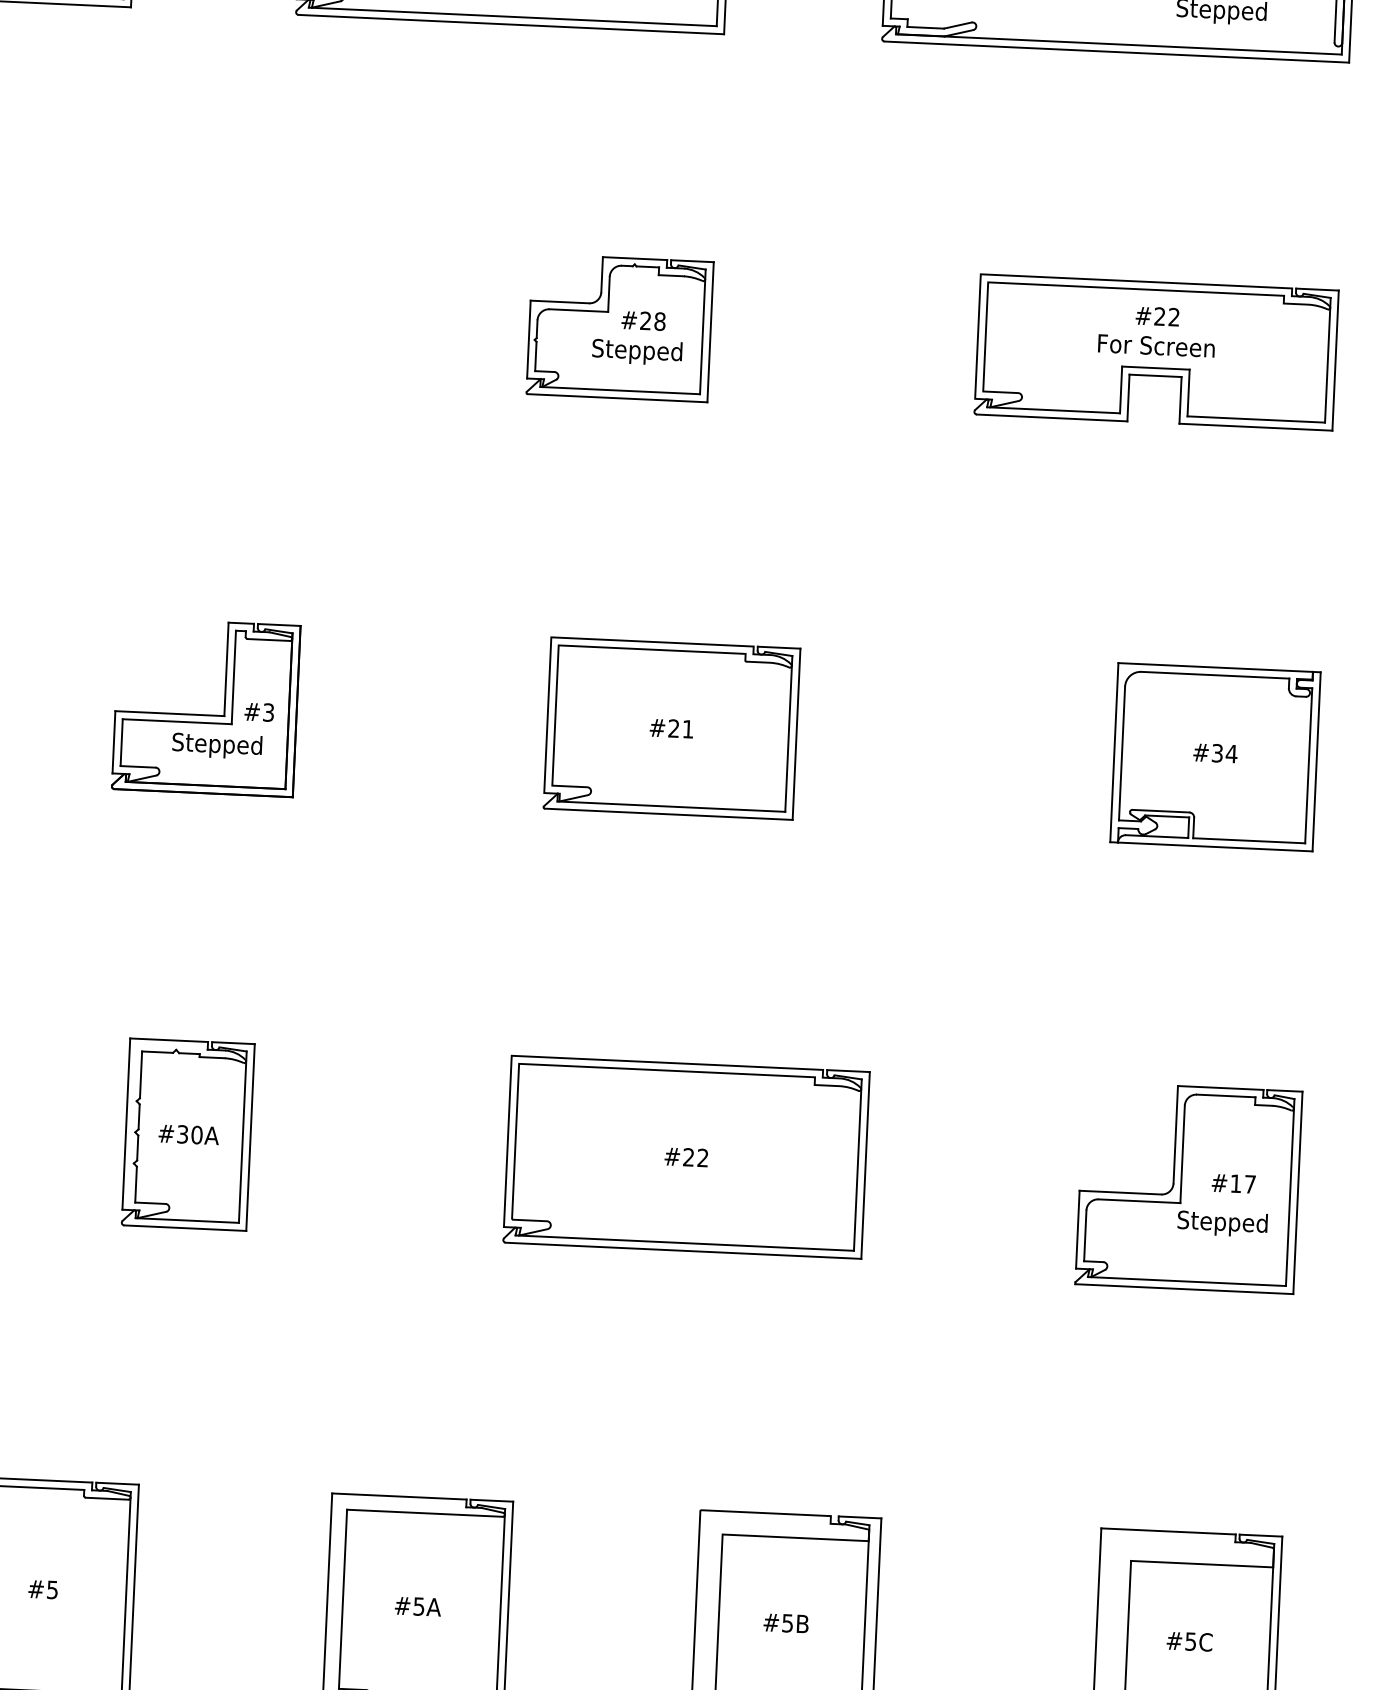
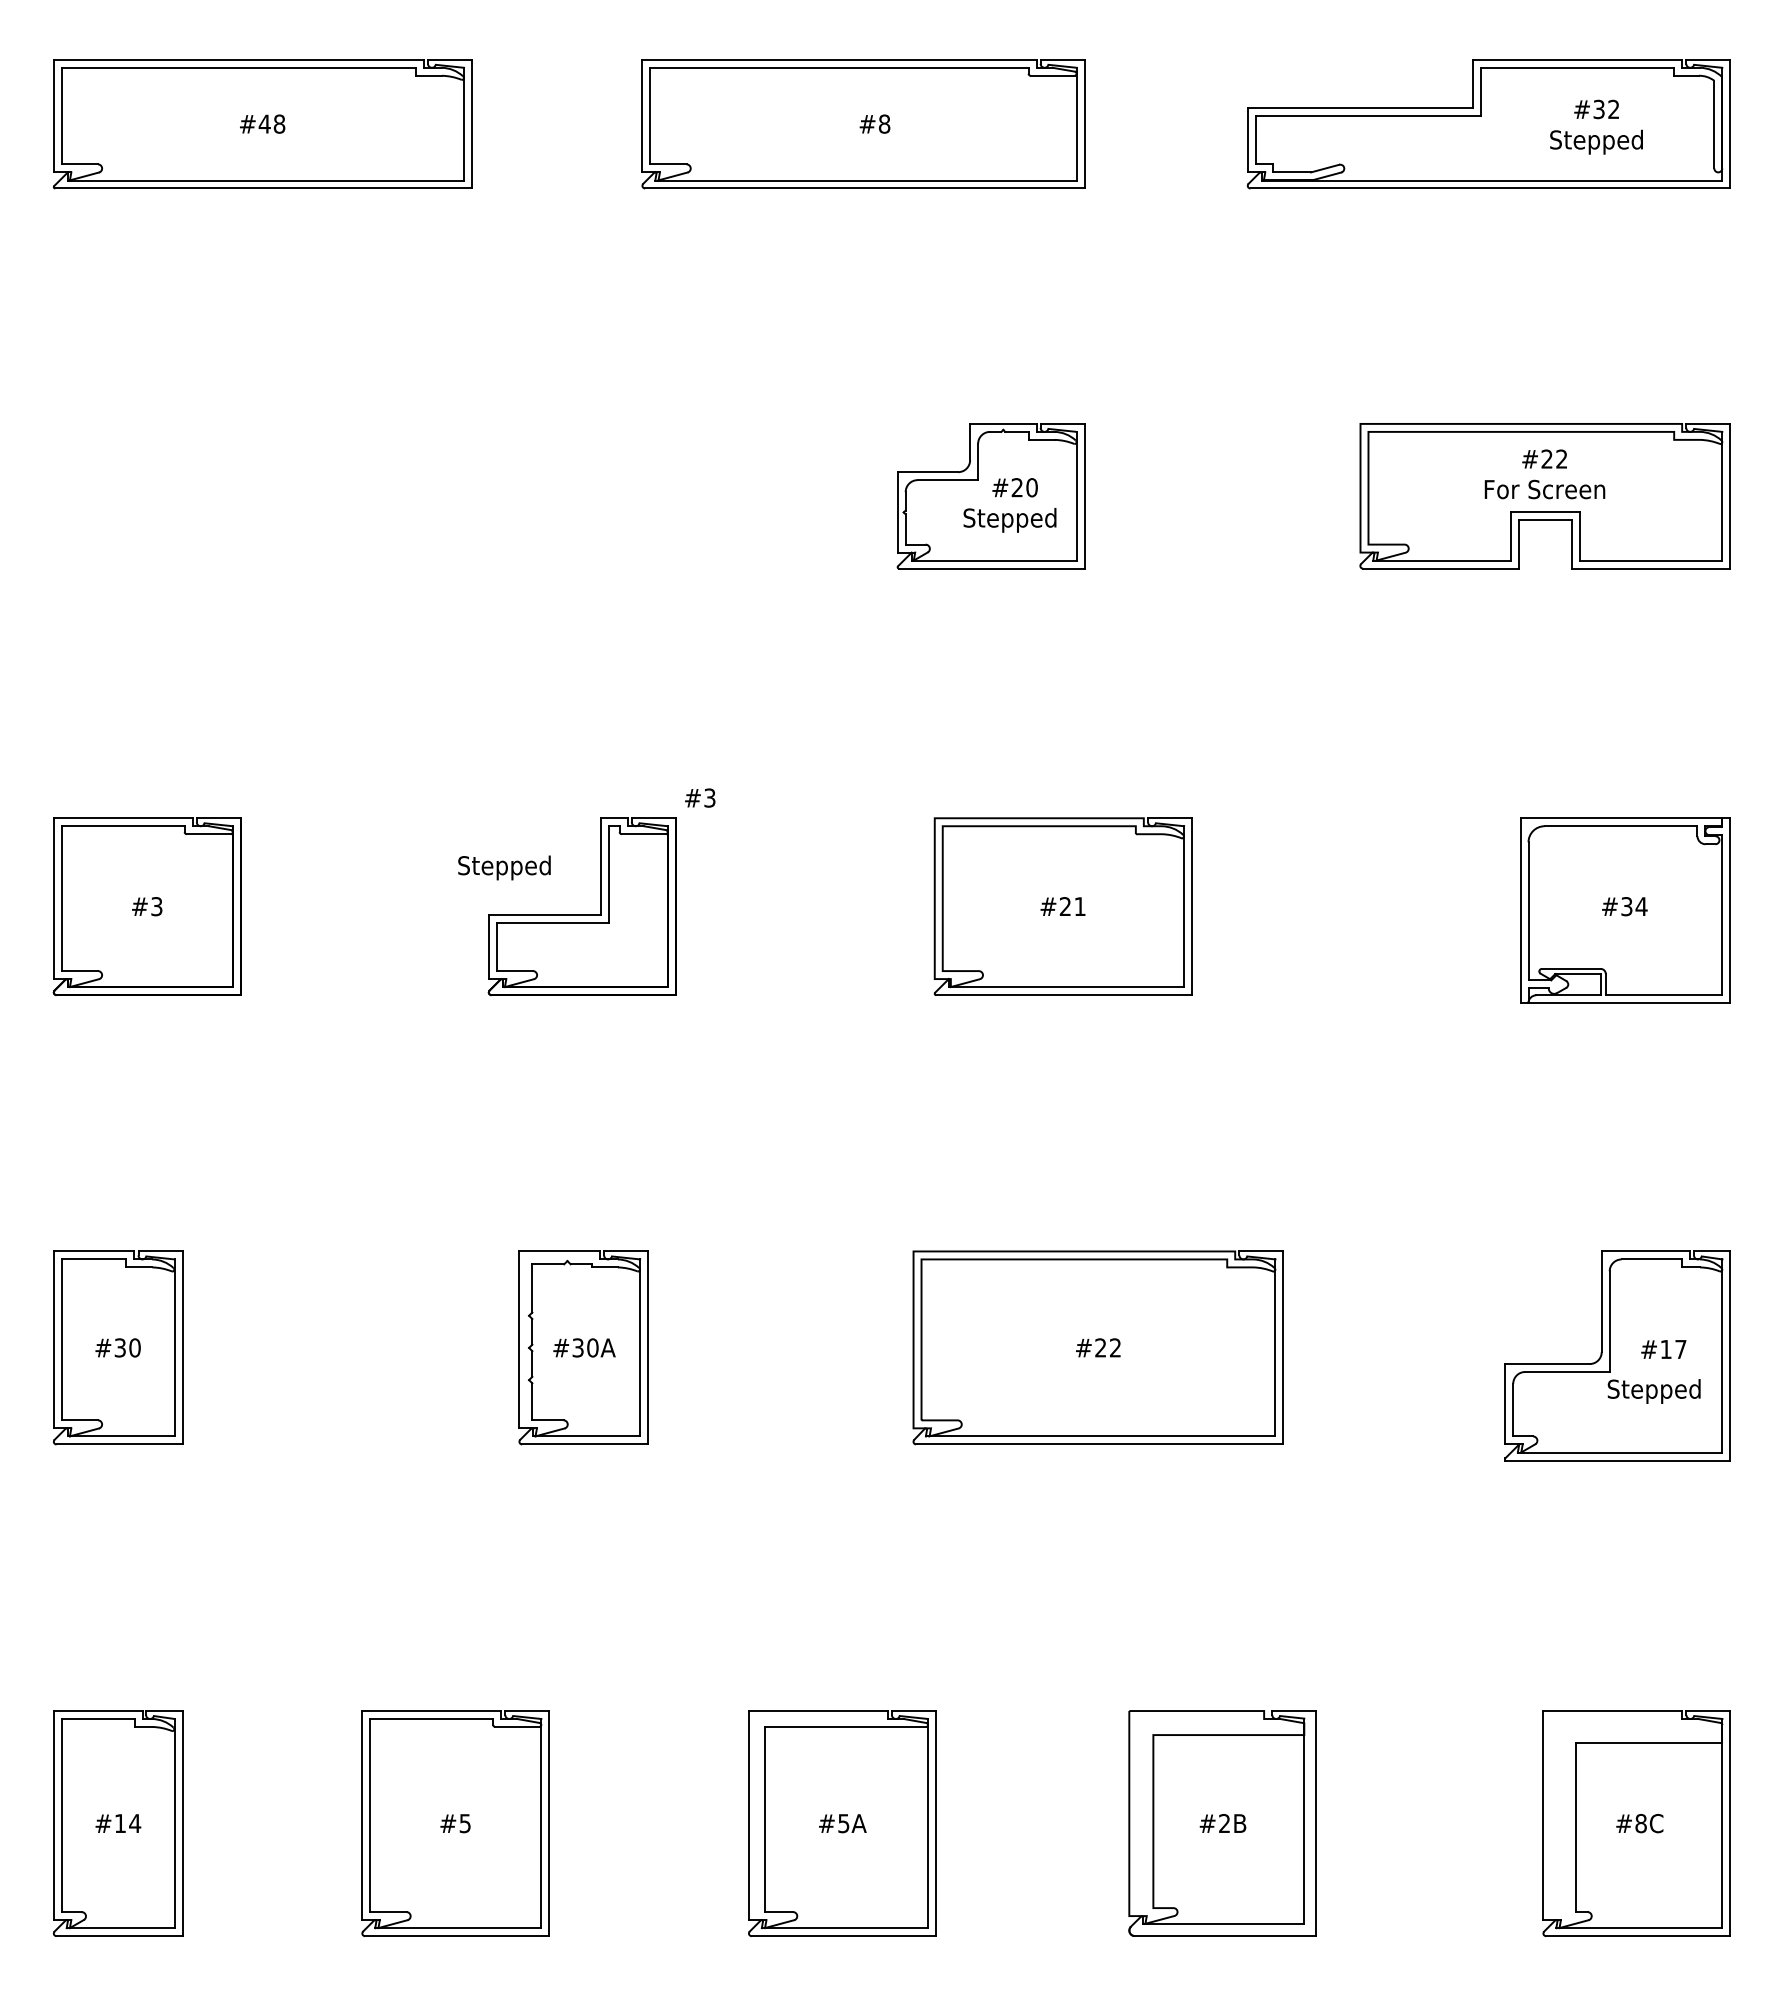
text: (659, 321) -> (1031, 487), #28 -> #20
text: (259, 711) -> (700, 797), moved
text: (217, 745) -> (504, 867), moved
text: (787, 1623) -> (1224, 1823), #5B -> #2B
text: (1190, 1641) -> (1640, 1823), #5C -> #8C

